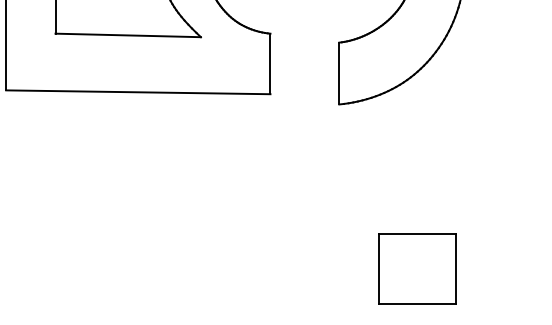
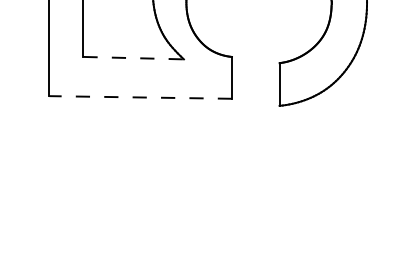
line: (129, 35) -> (134, 58), solid -> dashed
line: (138, 92) -> (140, 97), solid -> dashed
part: (417, 268) -> (333, 219), removed

